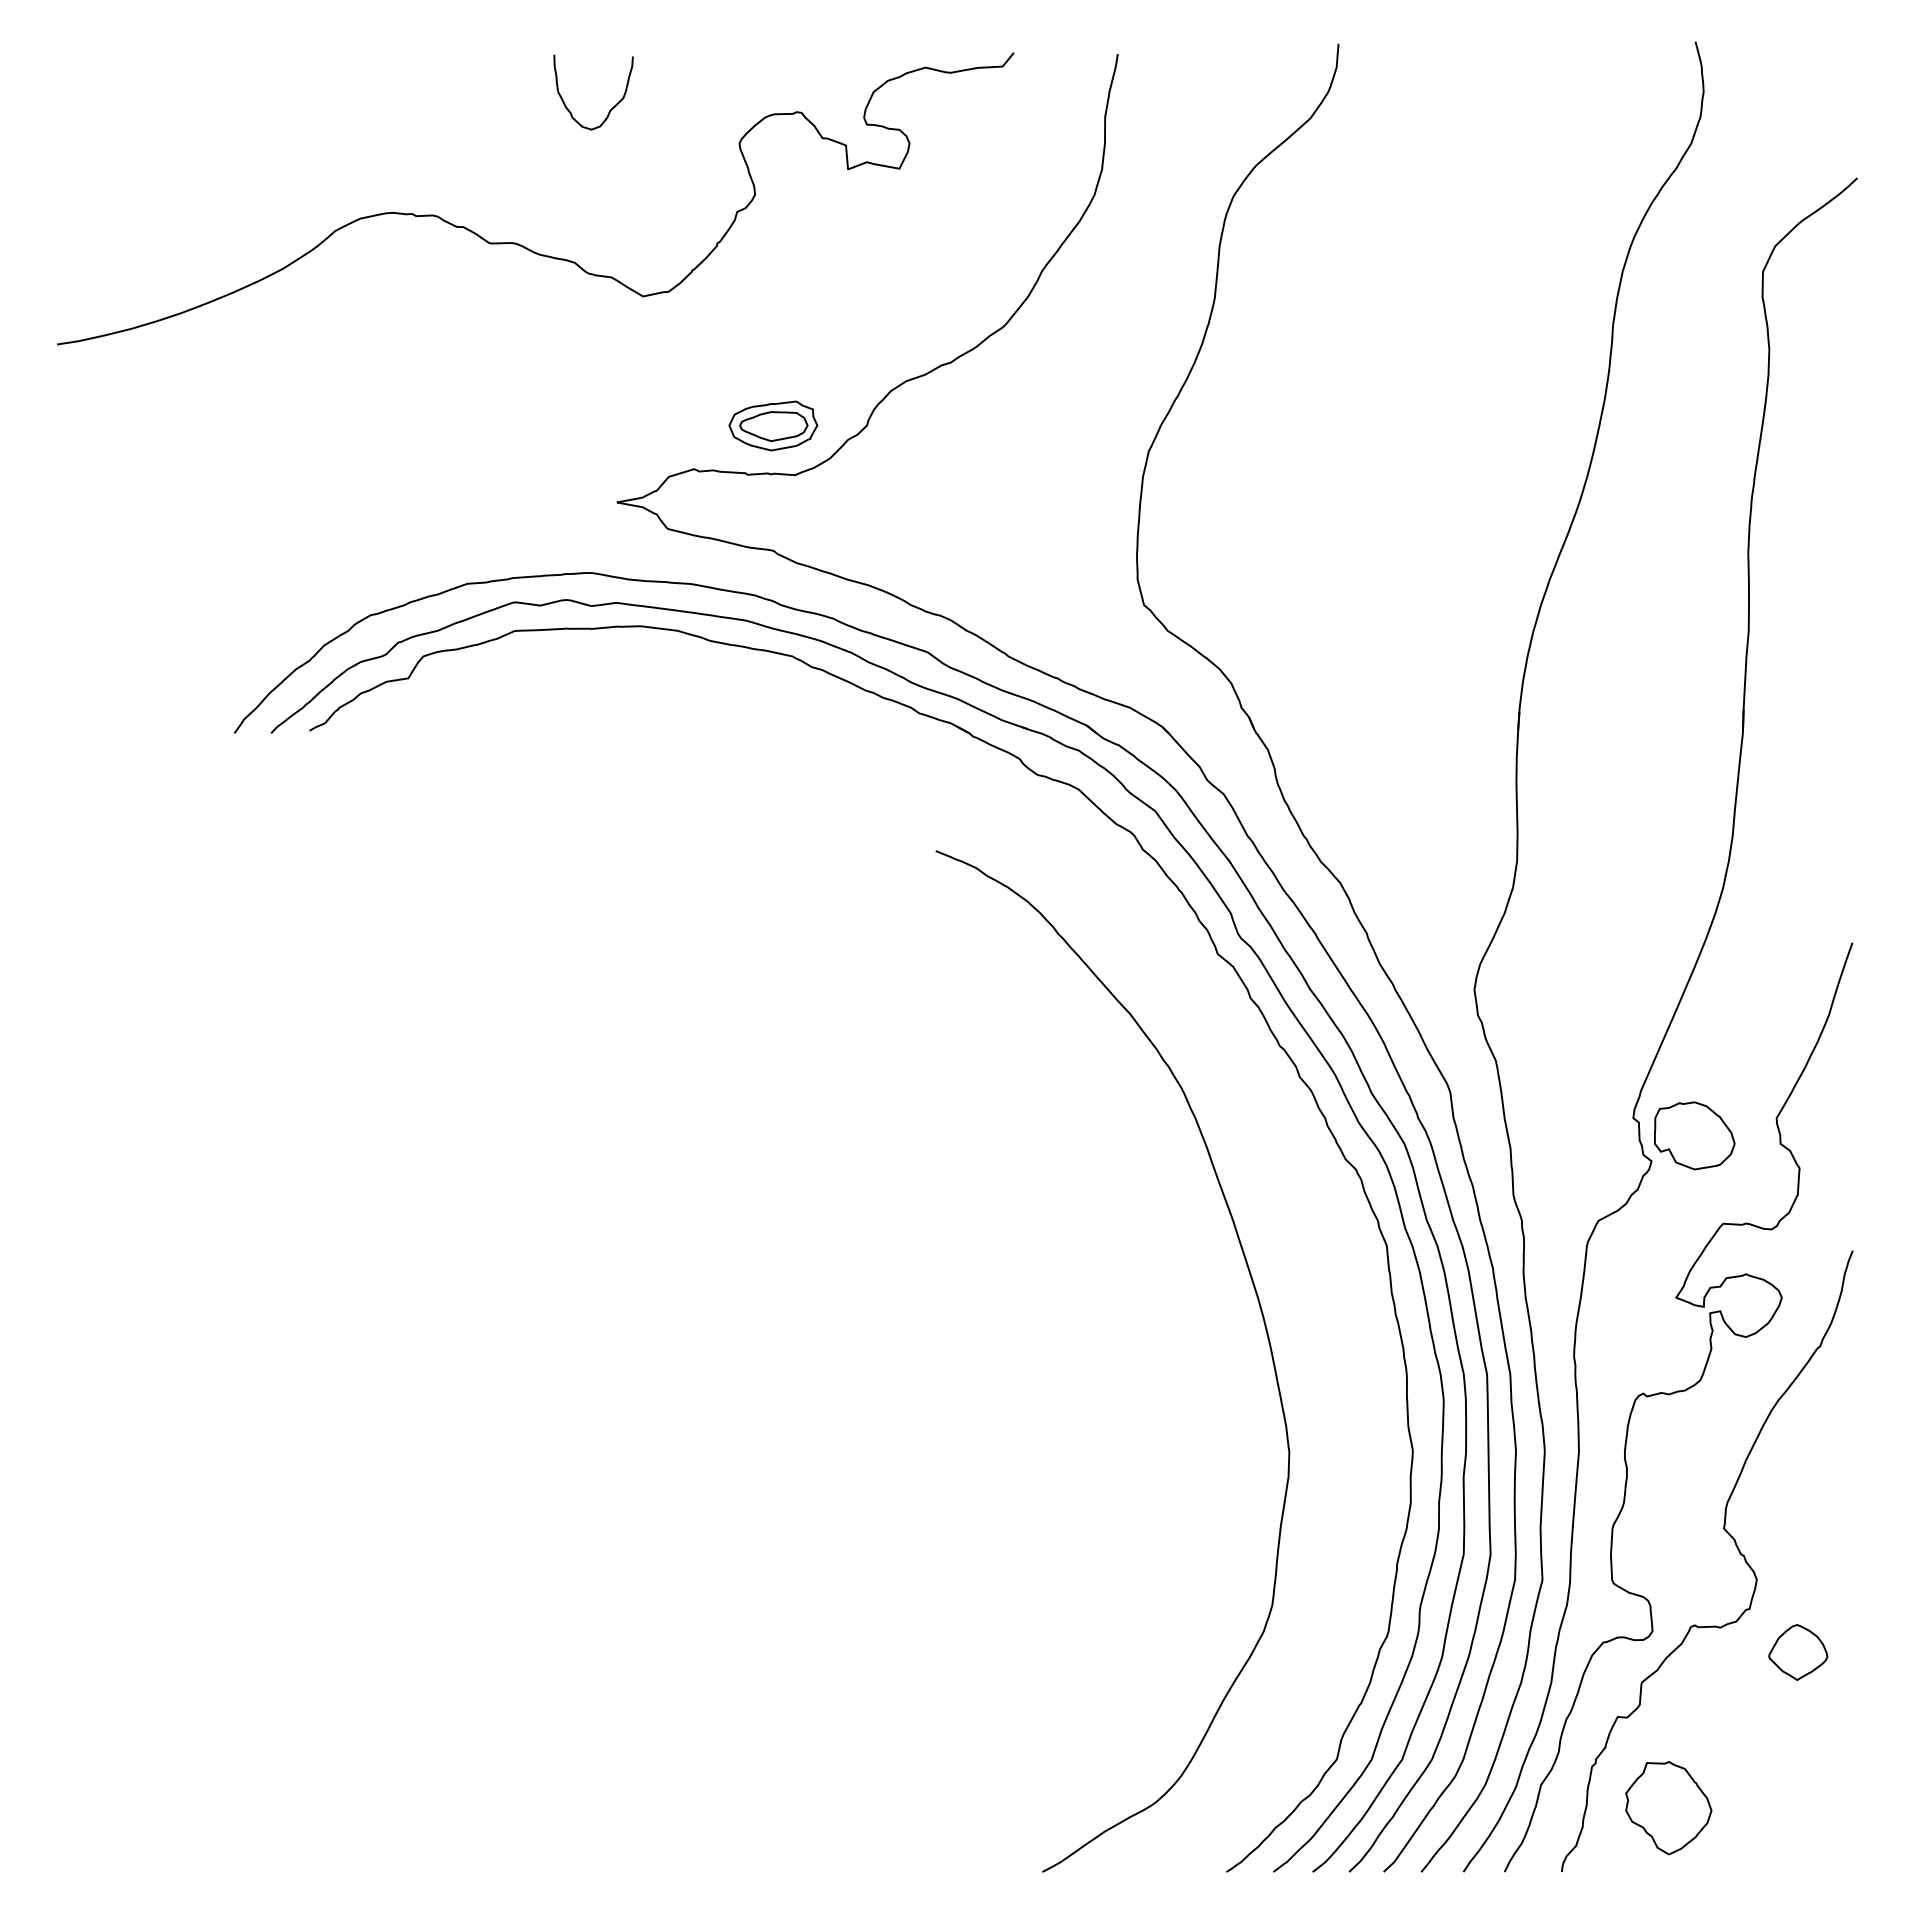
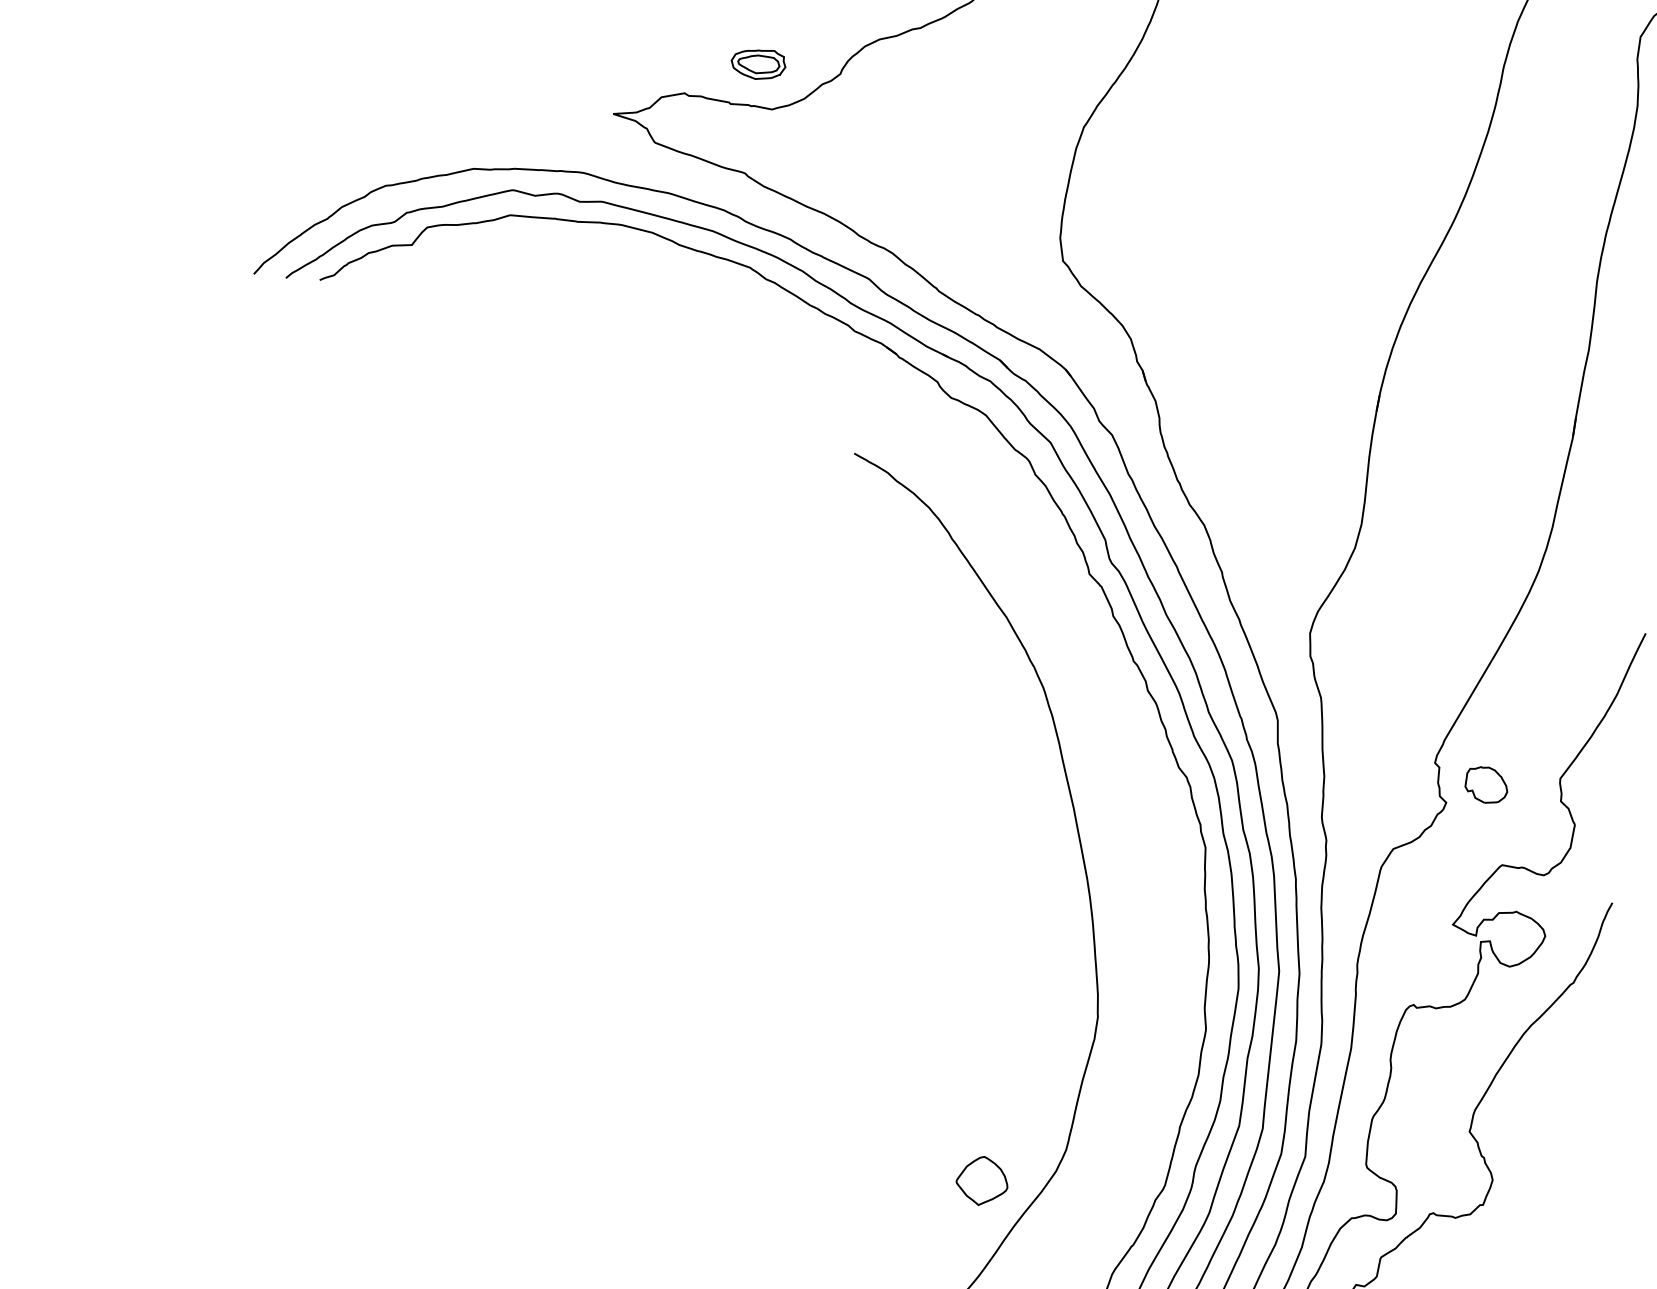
part: (773, 425) -> (758, 63), size x0.7
part: (1694, 1135) -> (1486, 784), size x0.6
part: (1798, 1652) -> (982, 1181), moved

